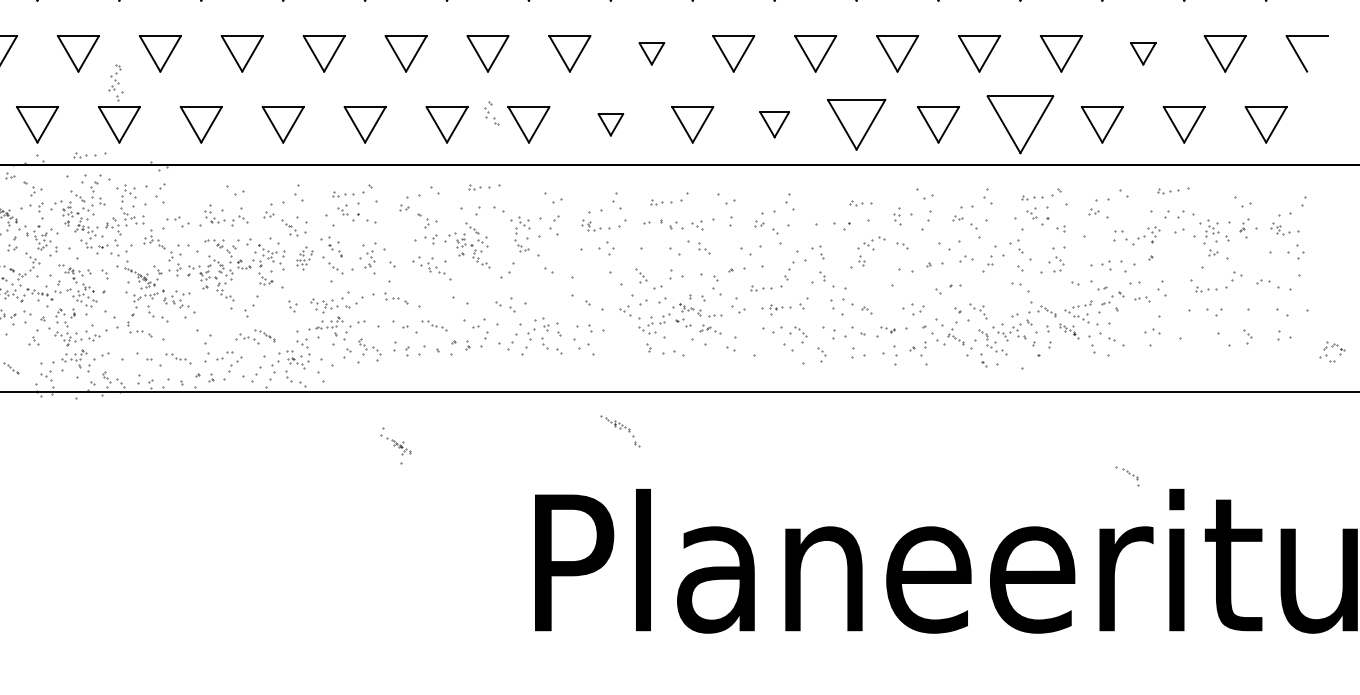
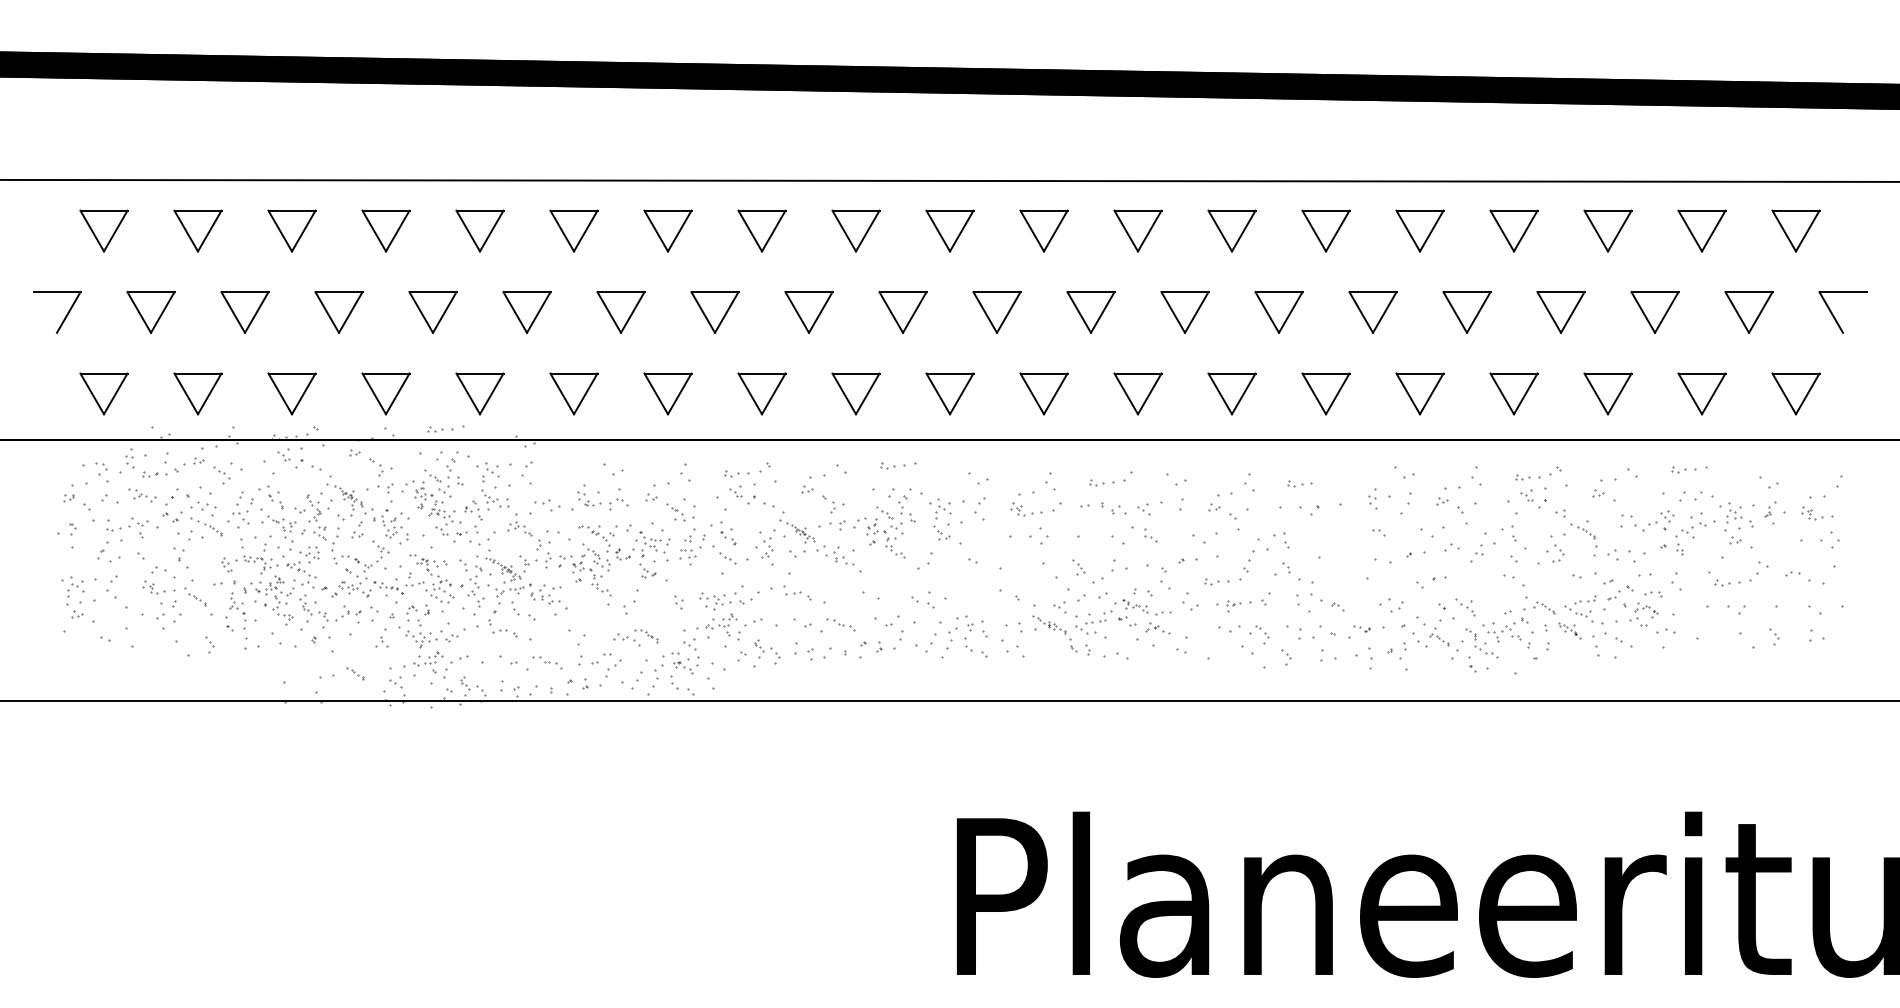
part: (651, 53) -> (1090, 312), size x1.67
part: (1142, 53) -> (1654, 312), size x1.67
part: (115, 82) -> (475, 586), moved
part: (491, 113) -> (906, 508), moved
part: (610, 124) -> (1043, 393), size x1.67
part: (774, 124) -> (1231, 393), size x1.43
part: (856, 124) -> (1325, 393), size x0.71
part: (1020, 124) -> (1513, 393), size x0.62
part: (860, 202) -> (1299, 483), moved
part: (870, 250) -> (1690, 538), moved
part: (304, 257) -> (692, 546), size x1.43
part: (1331, 351) -> (1643, 614), moved
part: (620, 431) -> (1054, 633), moved
part: (396, 445) -> (797, 531), moved
part: (1127, 476) -> (1583, 535), moved

